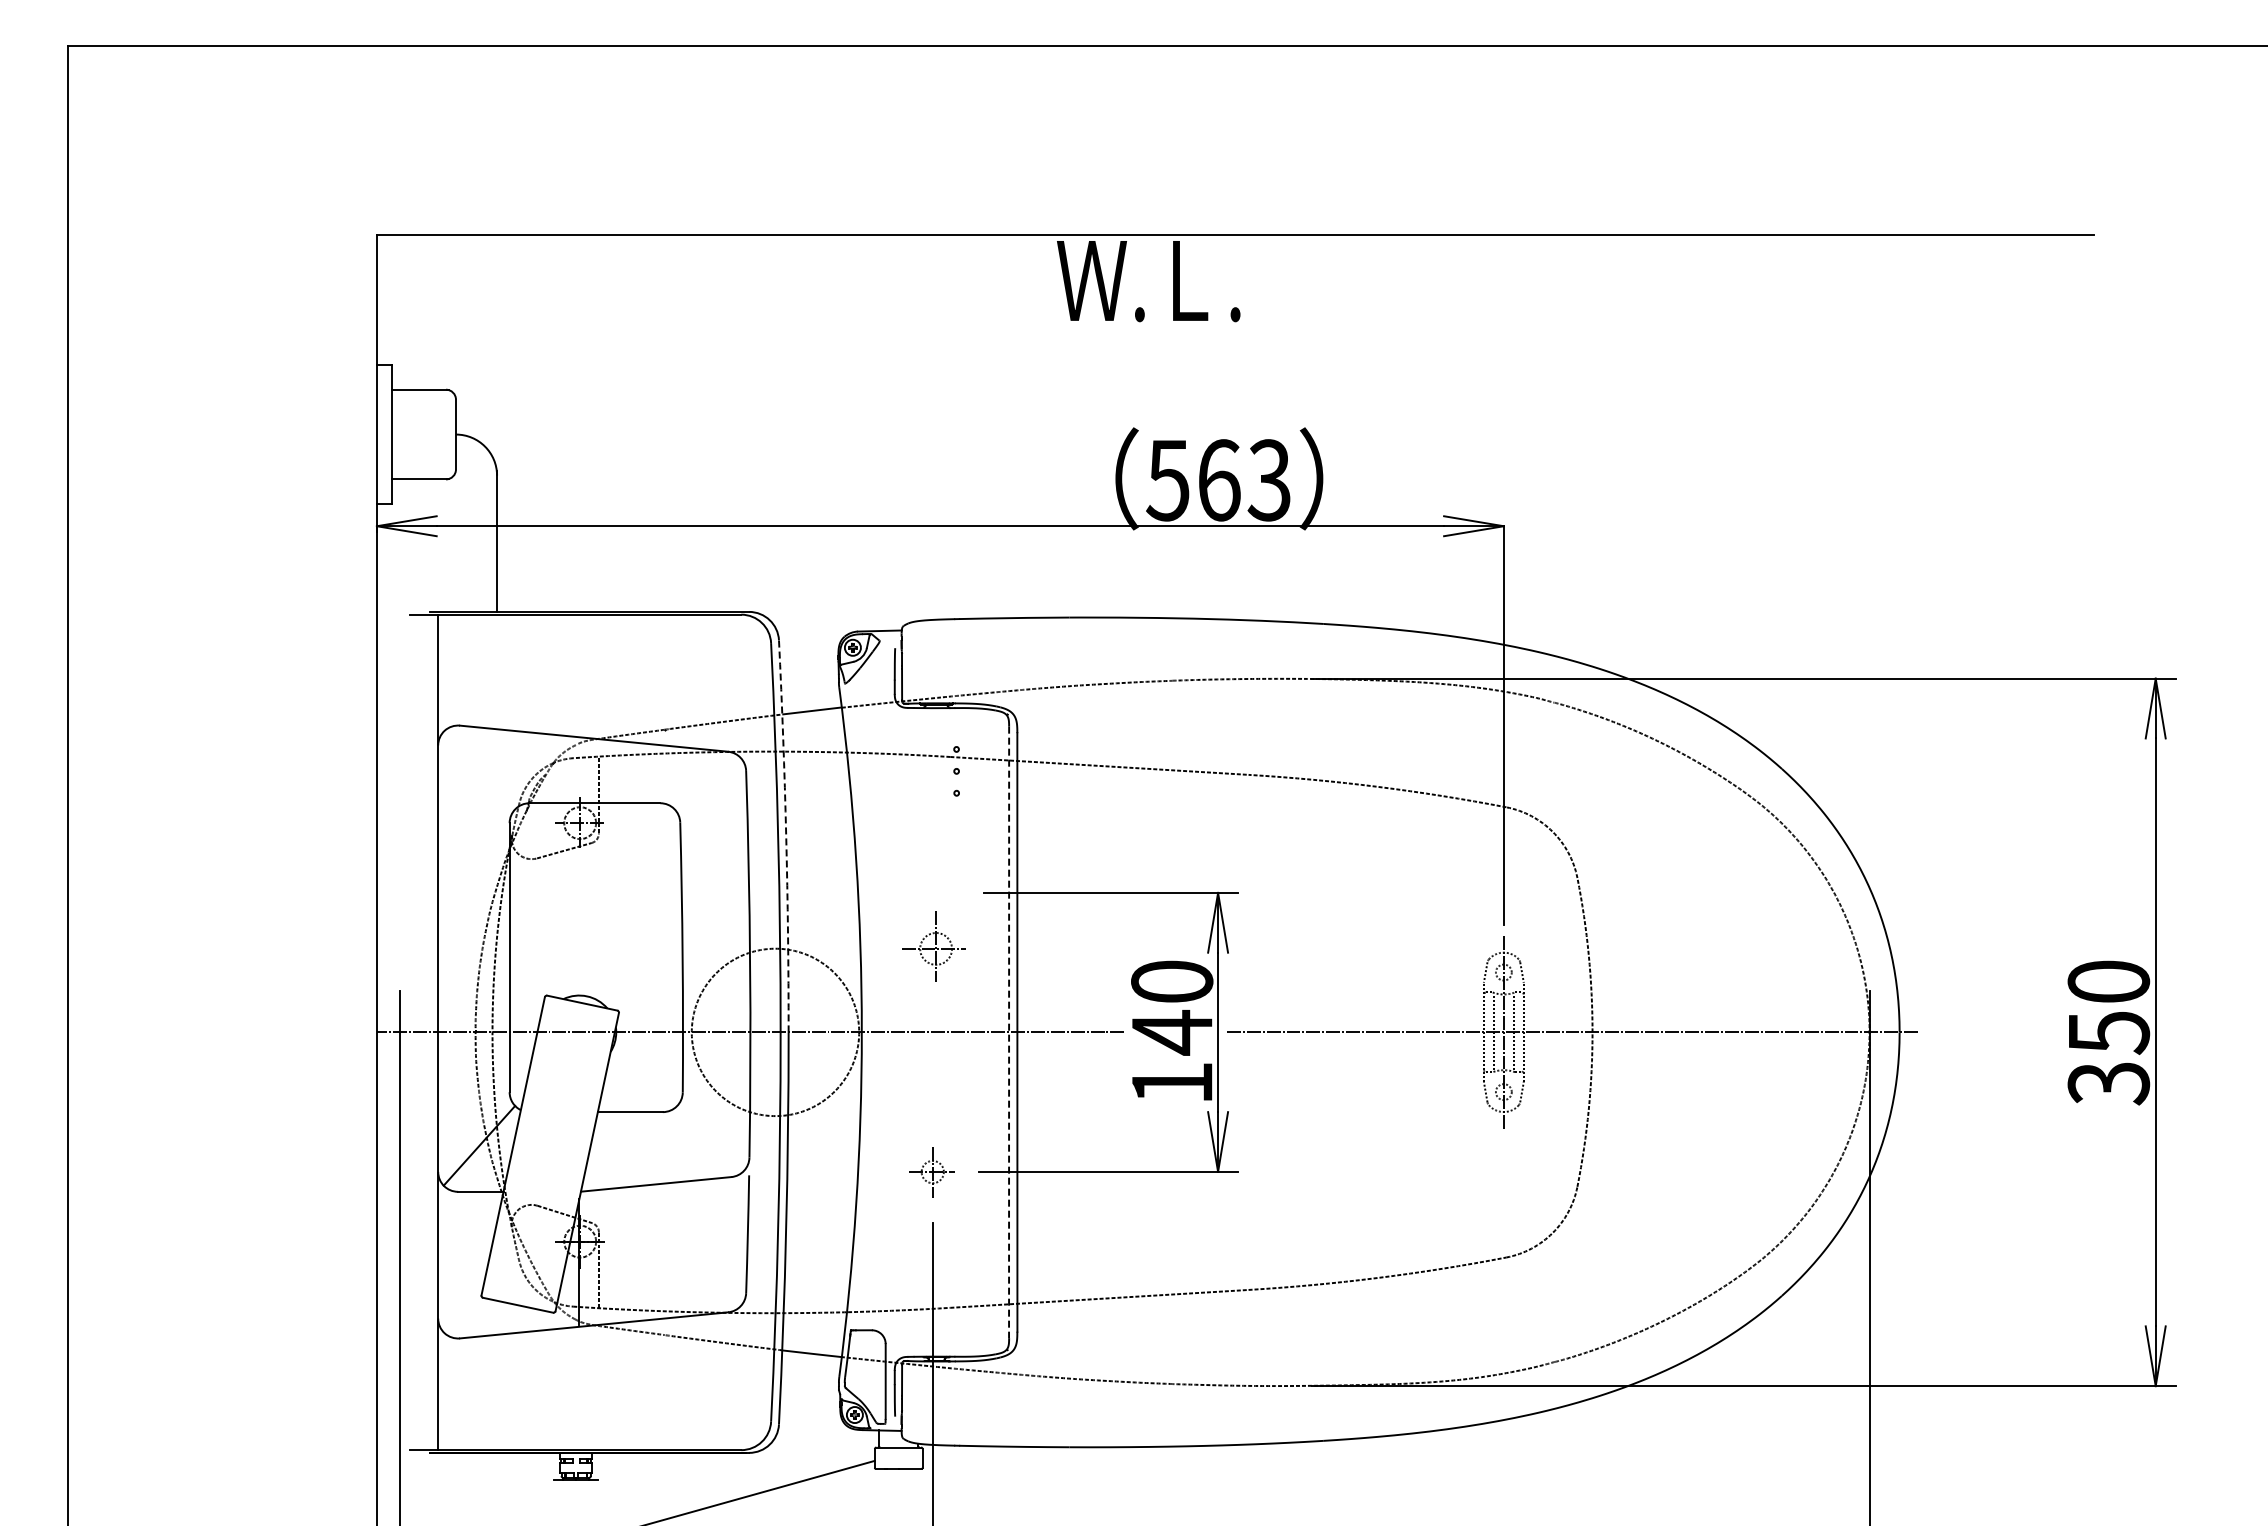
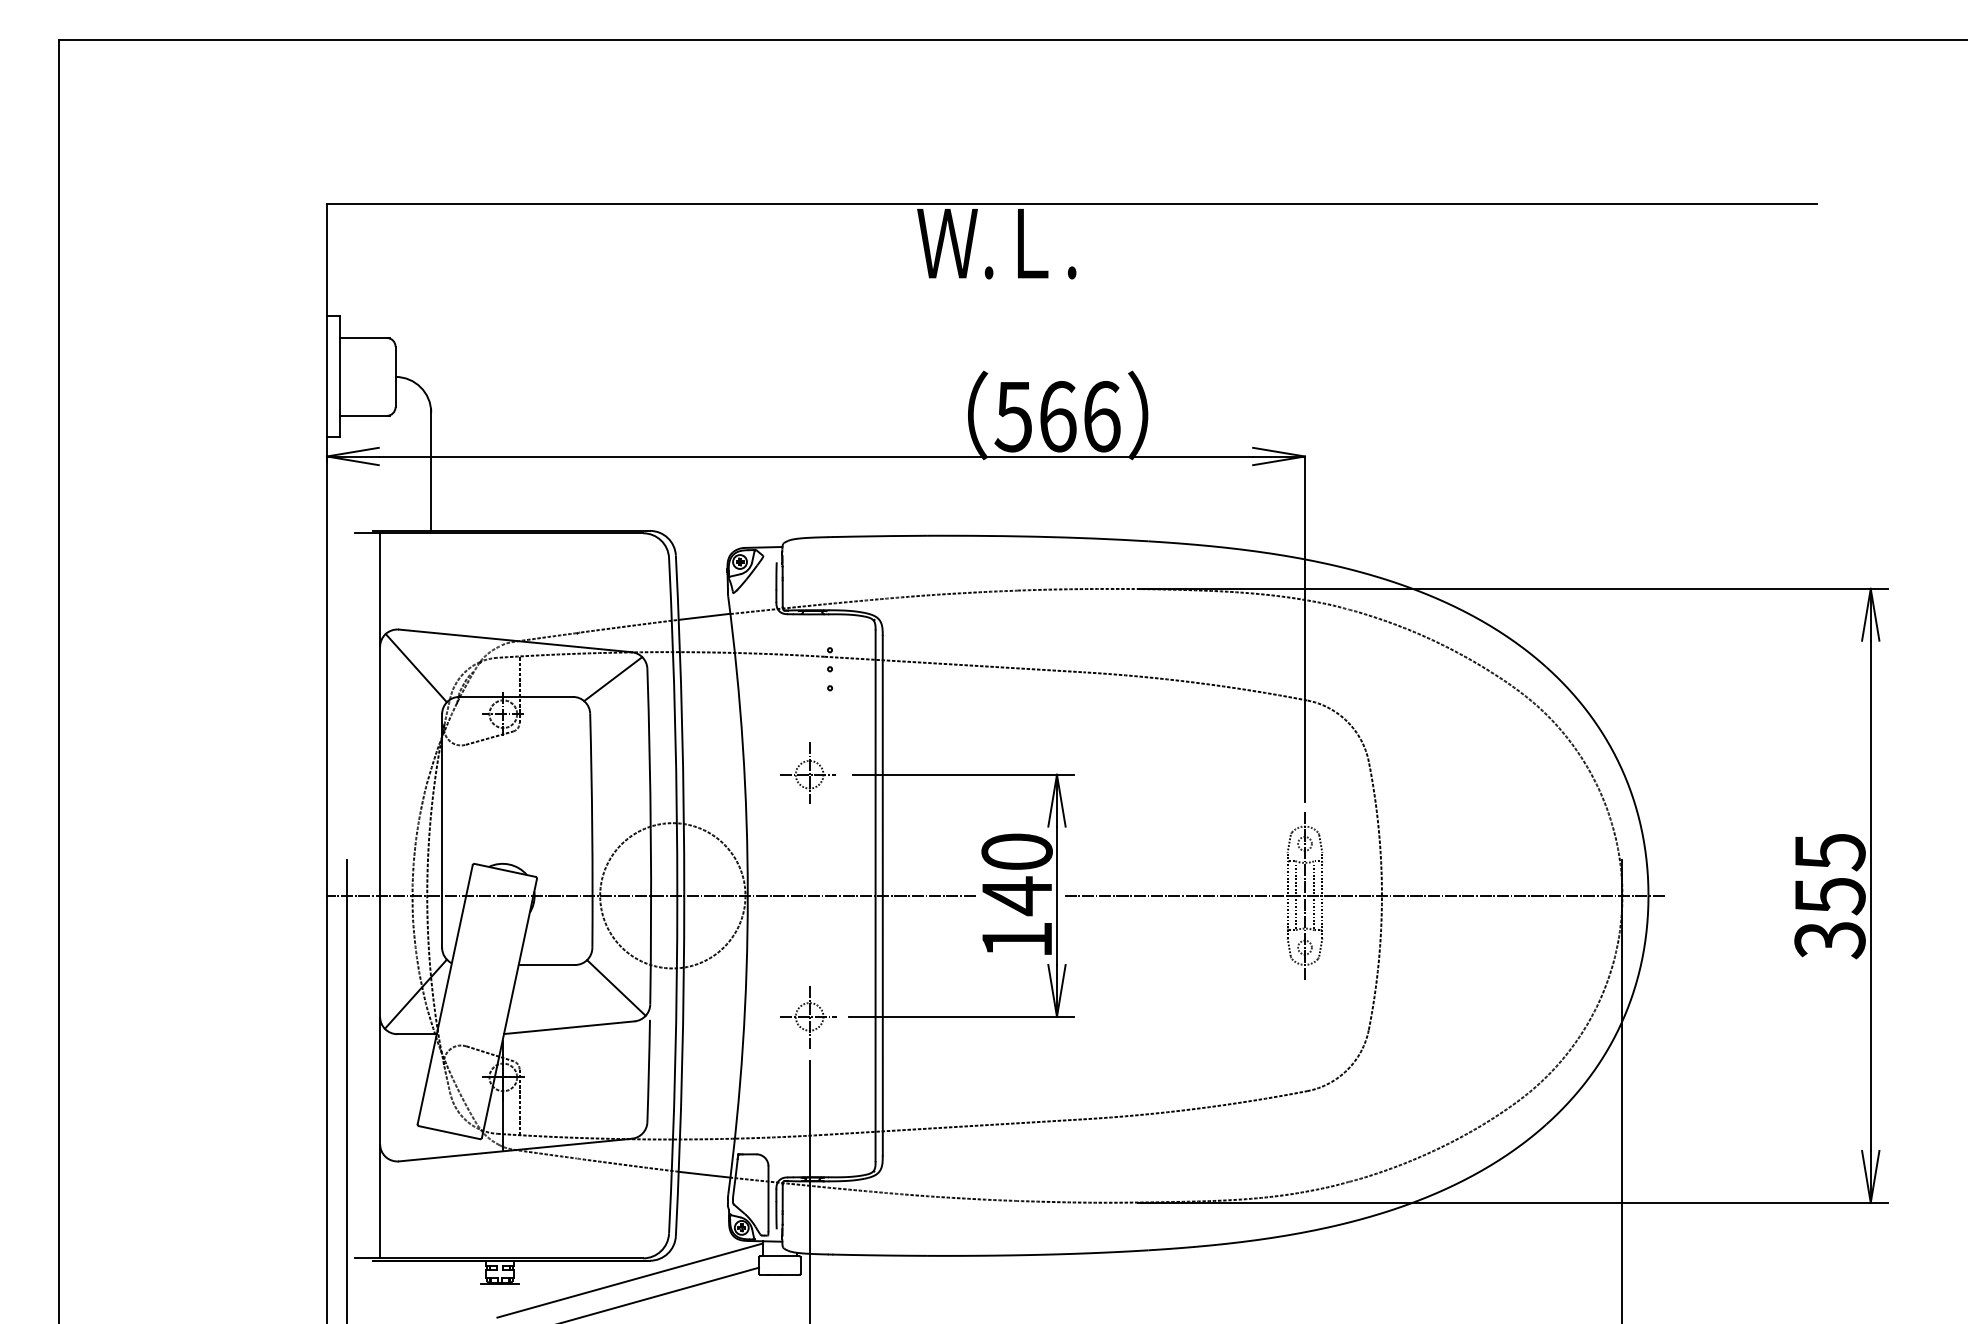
text: (1269, 480) -> (1101, 416), 563 -> 566
line: (479, 769) -> (415, 667), added
line: (706, 782) -> (612, 678), added
arc: (786, 836) -> (682, 725), dashed -> solid
part: (933, 946) -> (807, 772), moved
text: (2108, 982) -> (1829, 852), 350 -> 355
line: (1009, 1032) -> (875, 895), dashed -> solid
line: (710, 1138) -> (616, 987), added
part: (931, 1172) -> (808, 1017), size x1.43
line: (726, 1475) -> (630, 1280), added

